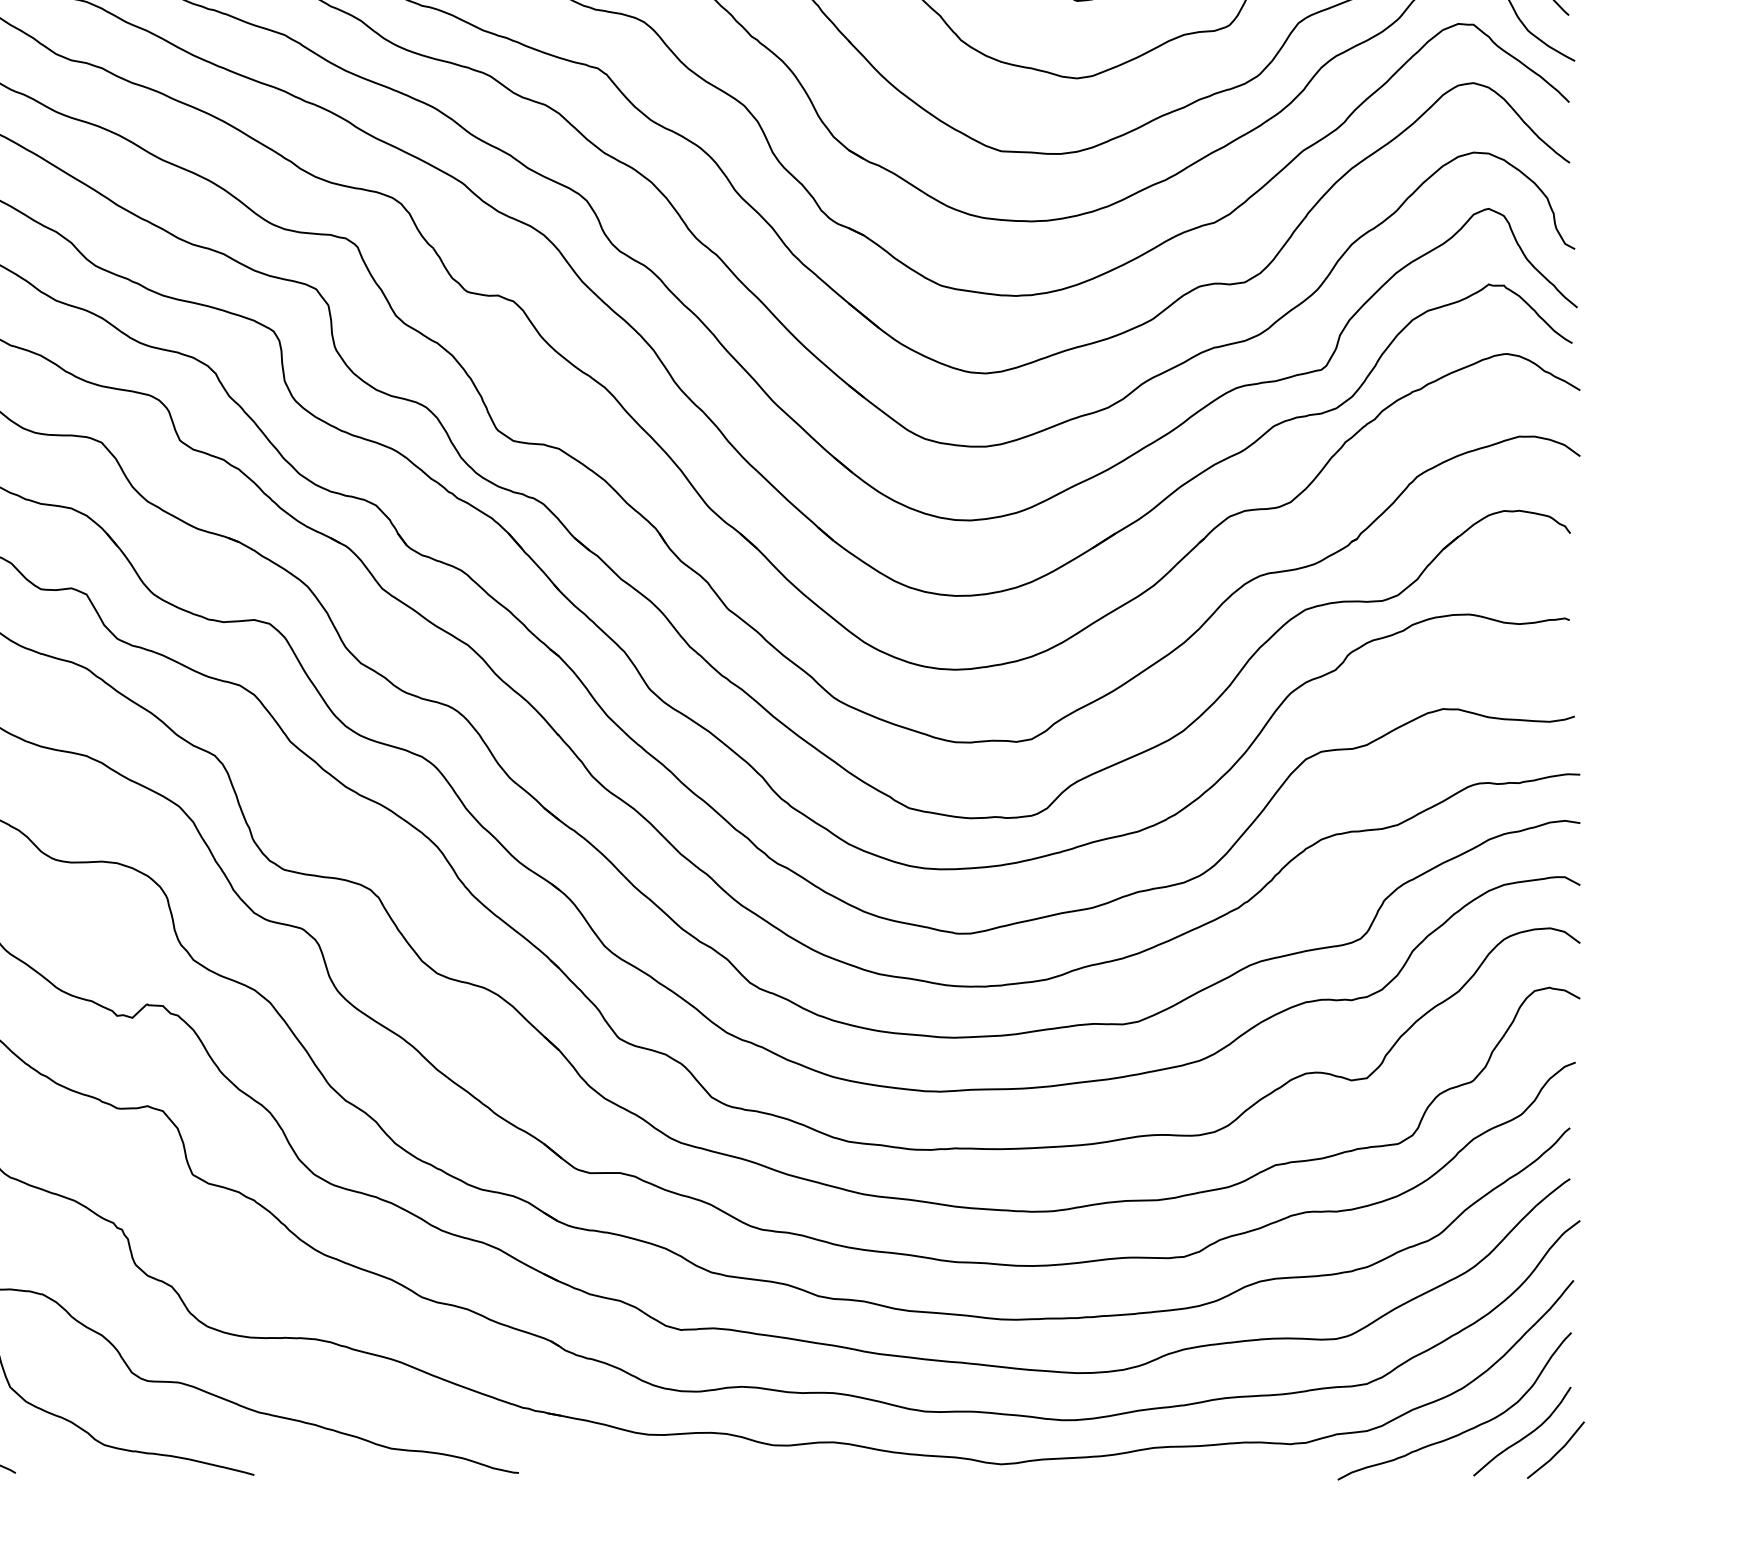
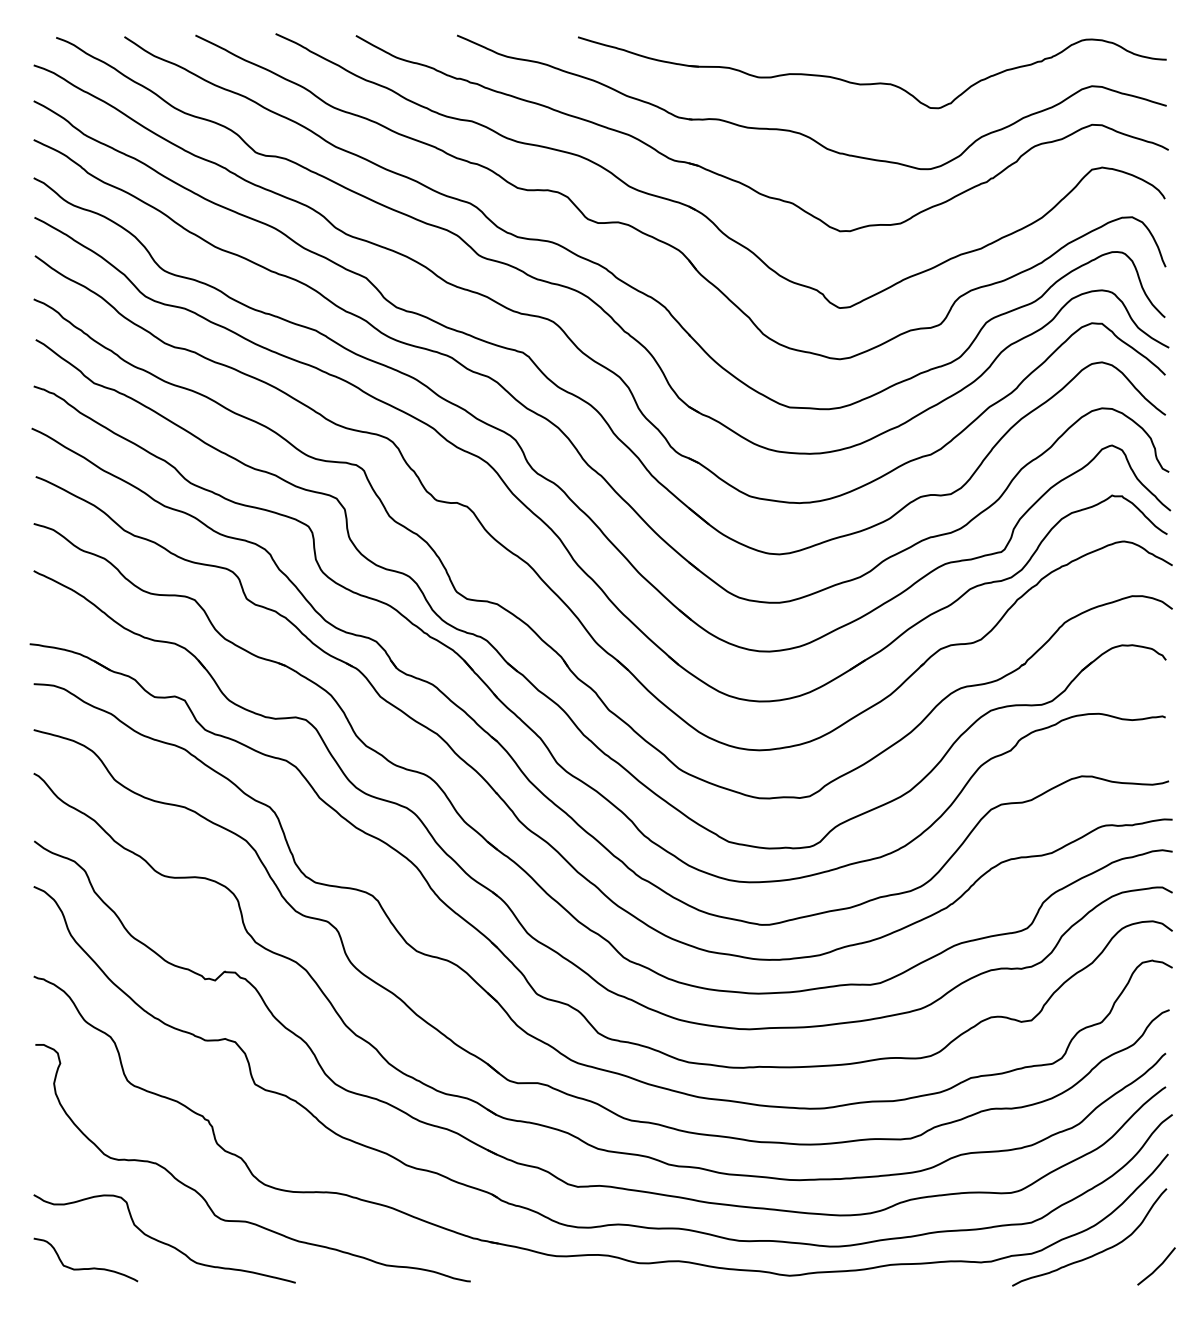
curve: (1522, 1436) -> (1134, 1257), removed

